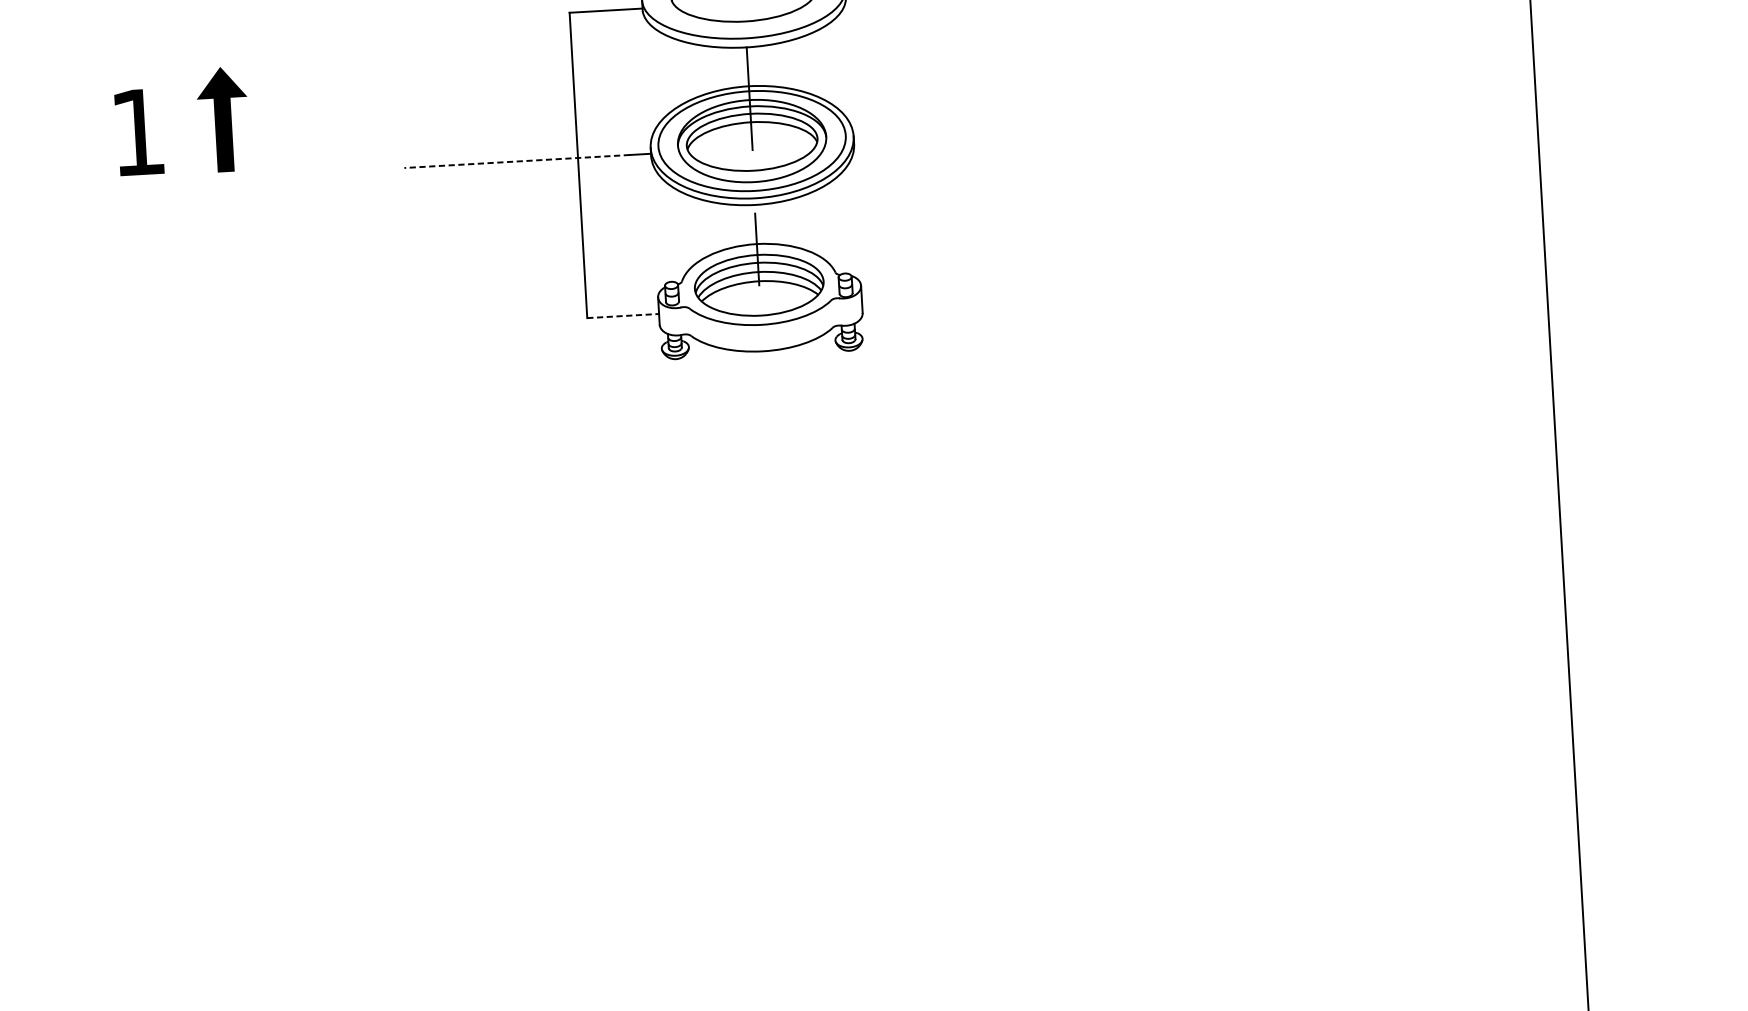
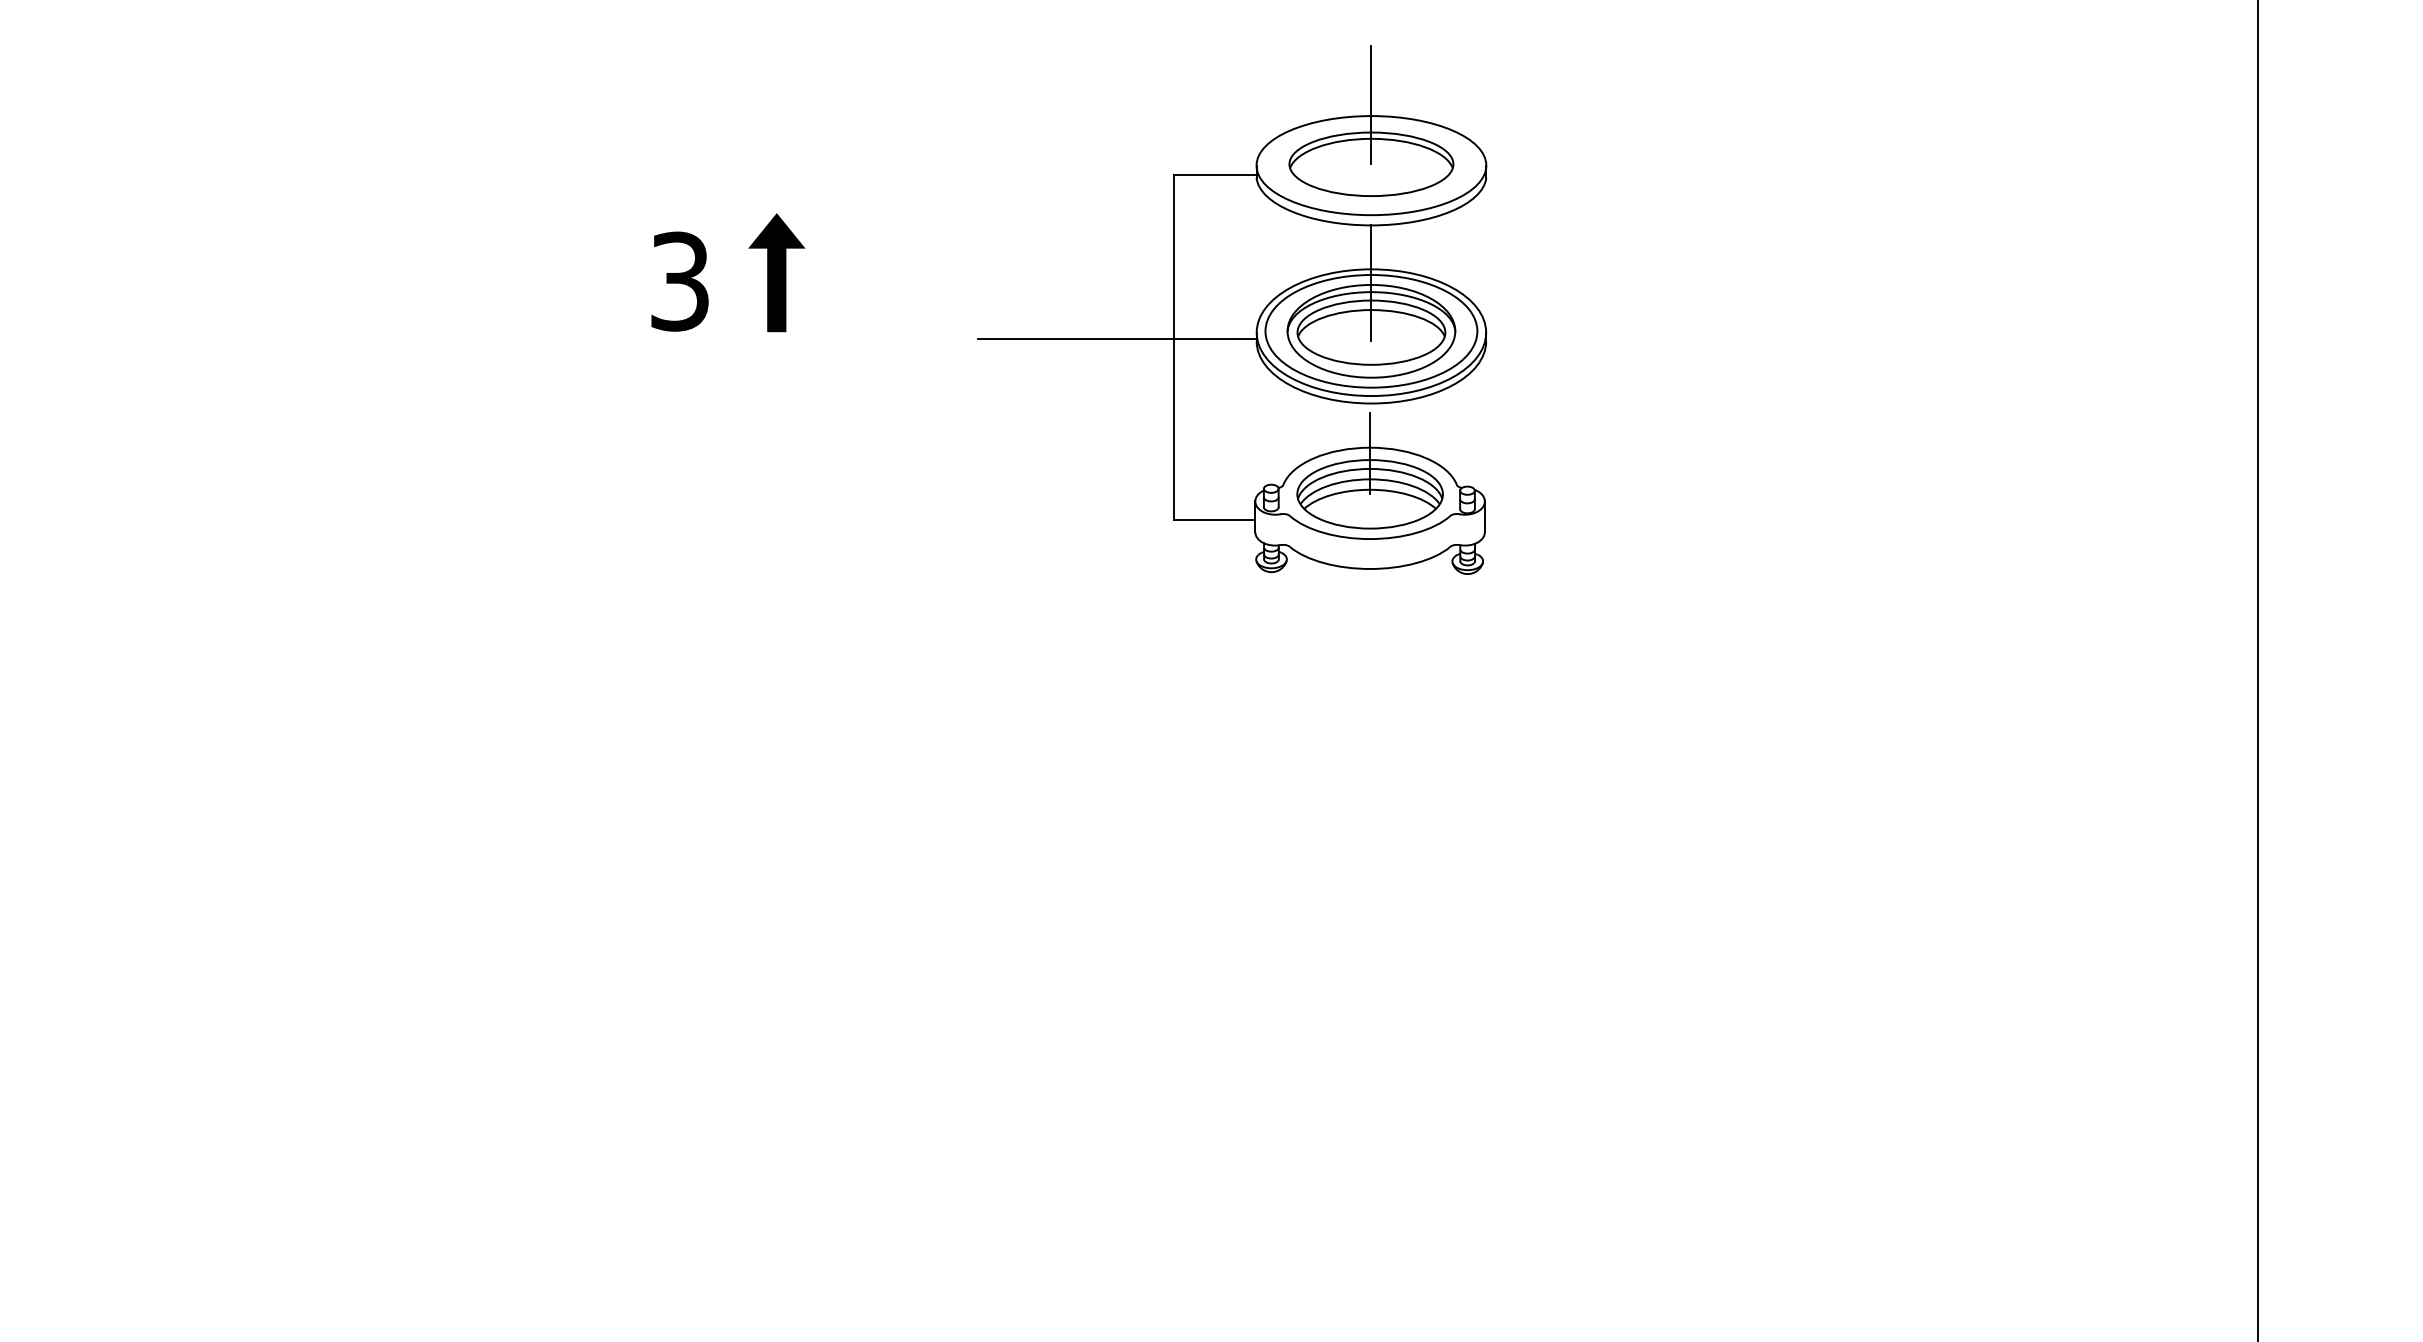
text: (137, 132) -> (679, 281), 1 -> 3
line: (516, 161) -> (1104, 339), dashed -> solid
line: (622, 316) -> (1214, 520), dashed -> solid

